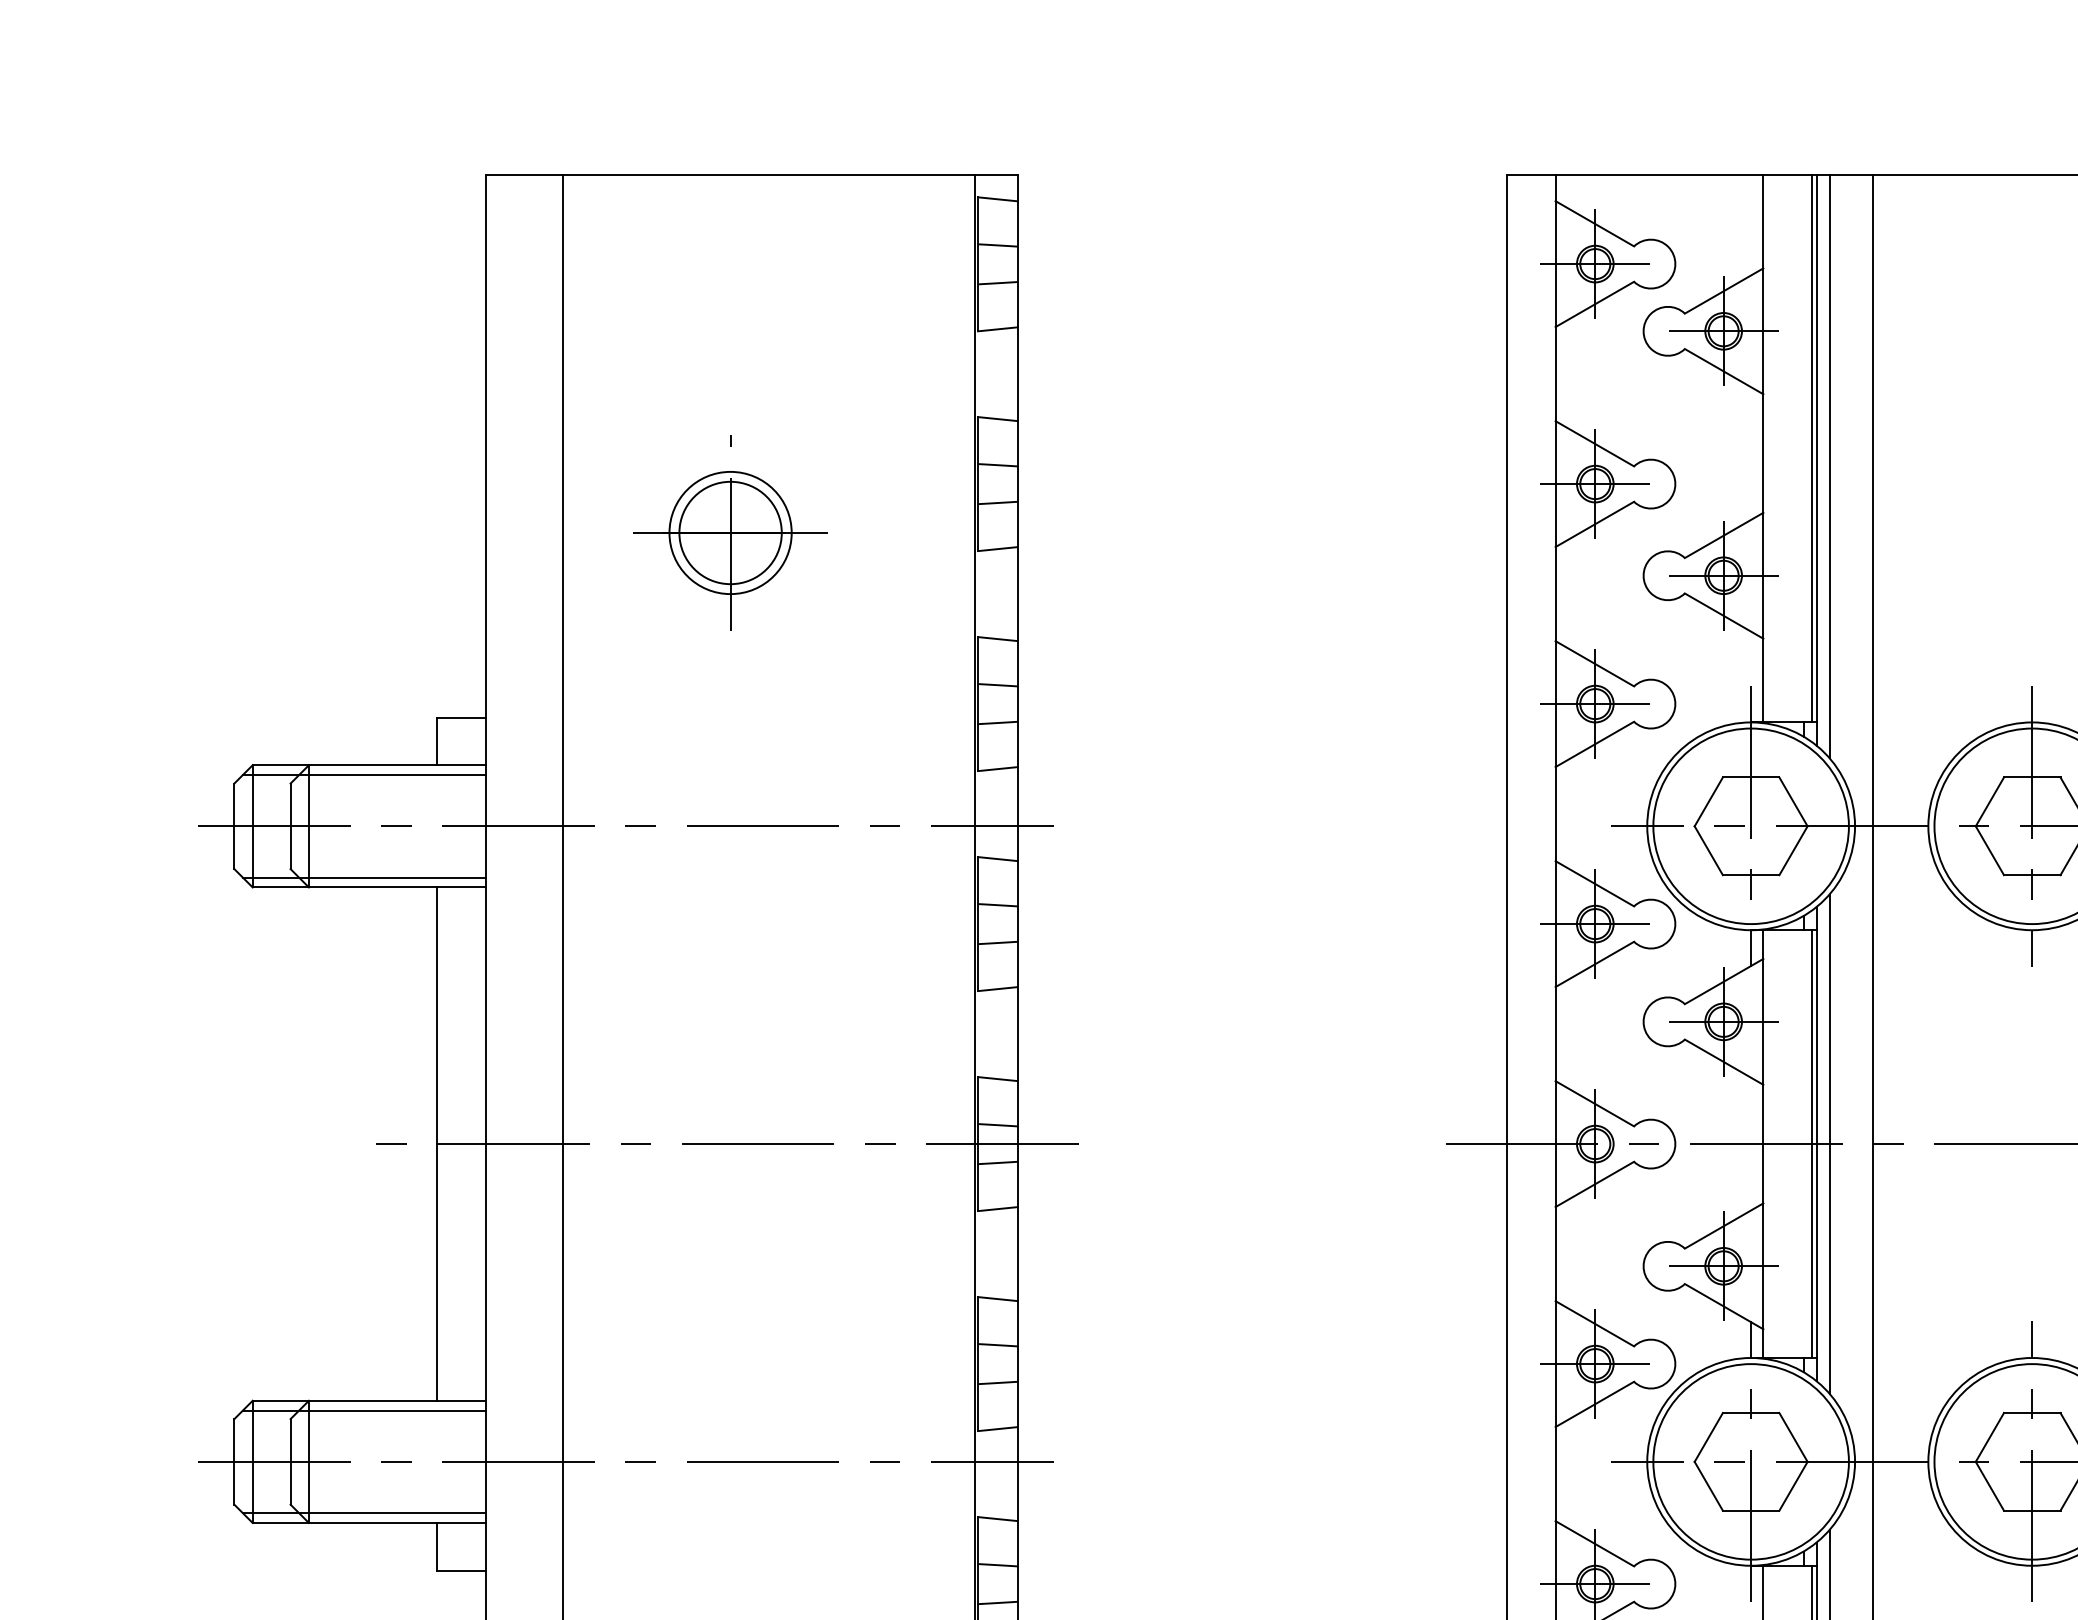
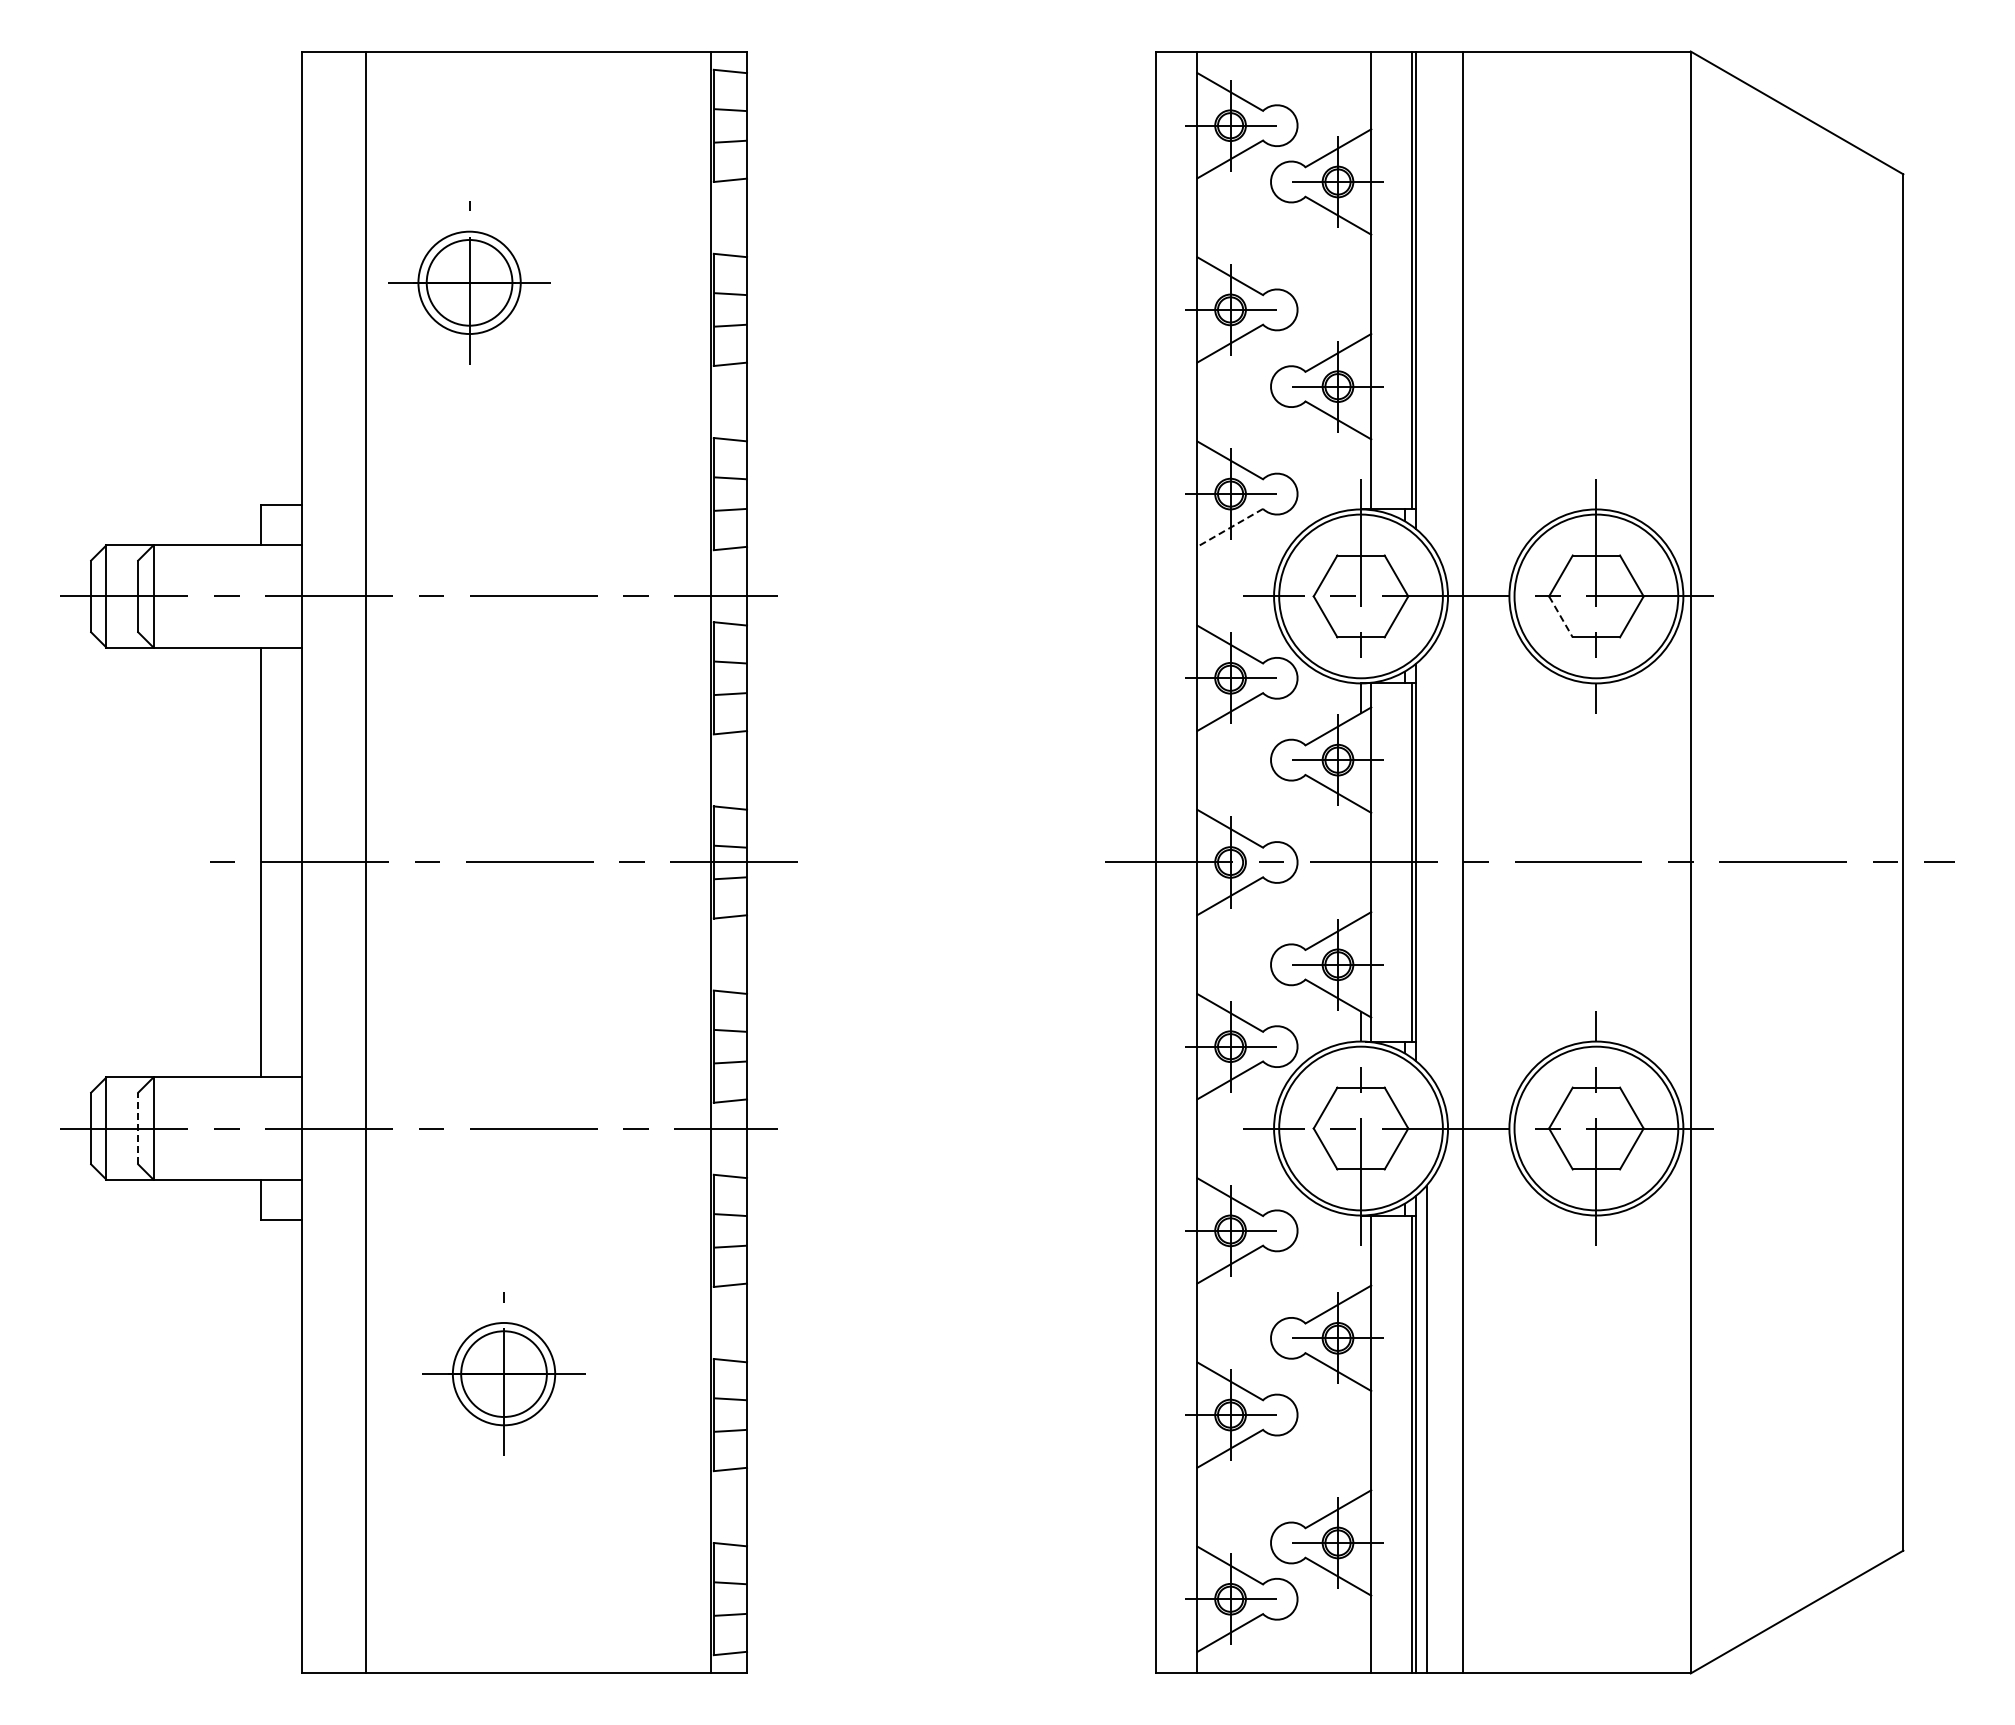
line: (1829, 466) -> (1426, 295), removed
part: (730, 532) -> (469, 282), moved
line: (1595, 743) -> (1230, 527), solid -> dashed
line: (363, 775) -> (199, 553), removed
line: (1989, 850) -> (1560, 616), solid -> dashed
line: (363, 877) -> (199, 639), removed
line: (1829, 1144) -> (1426, 862), removed
line: (363, 1410) -> (199, 1085), removed
line: (290, 1461) -> (138, 1128), solid -> dashed
line: (363, 1513) -> (199, 1171), removed

